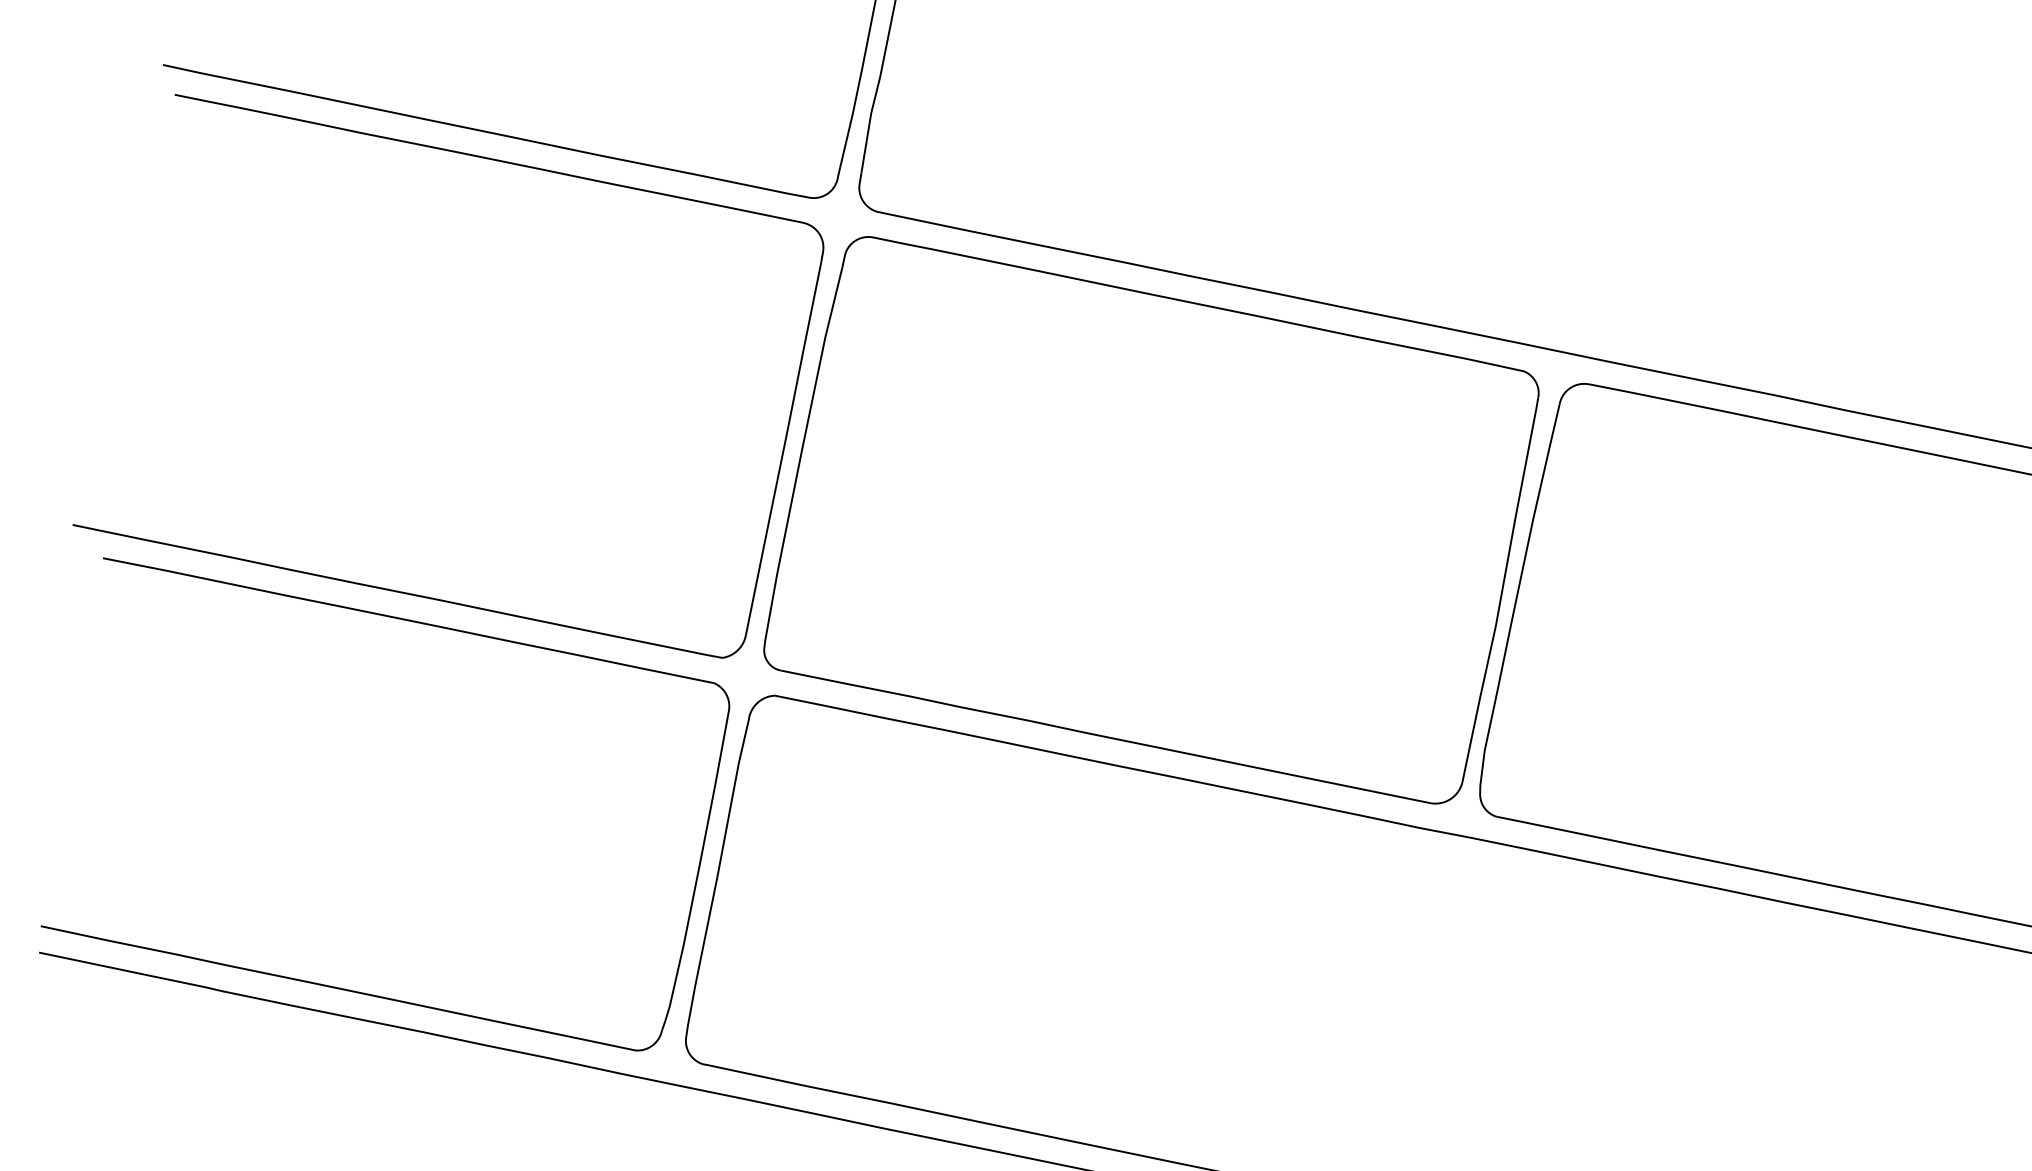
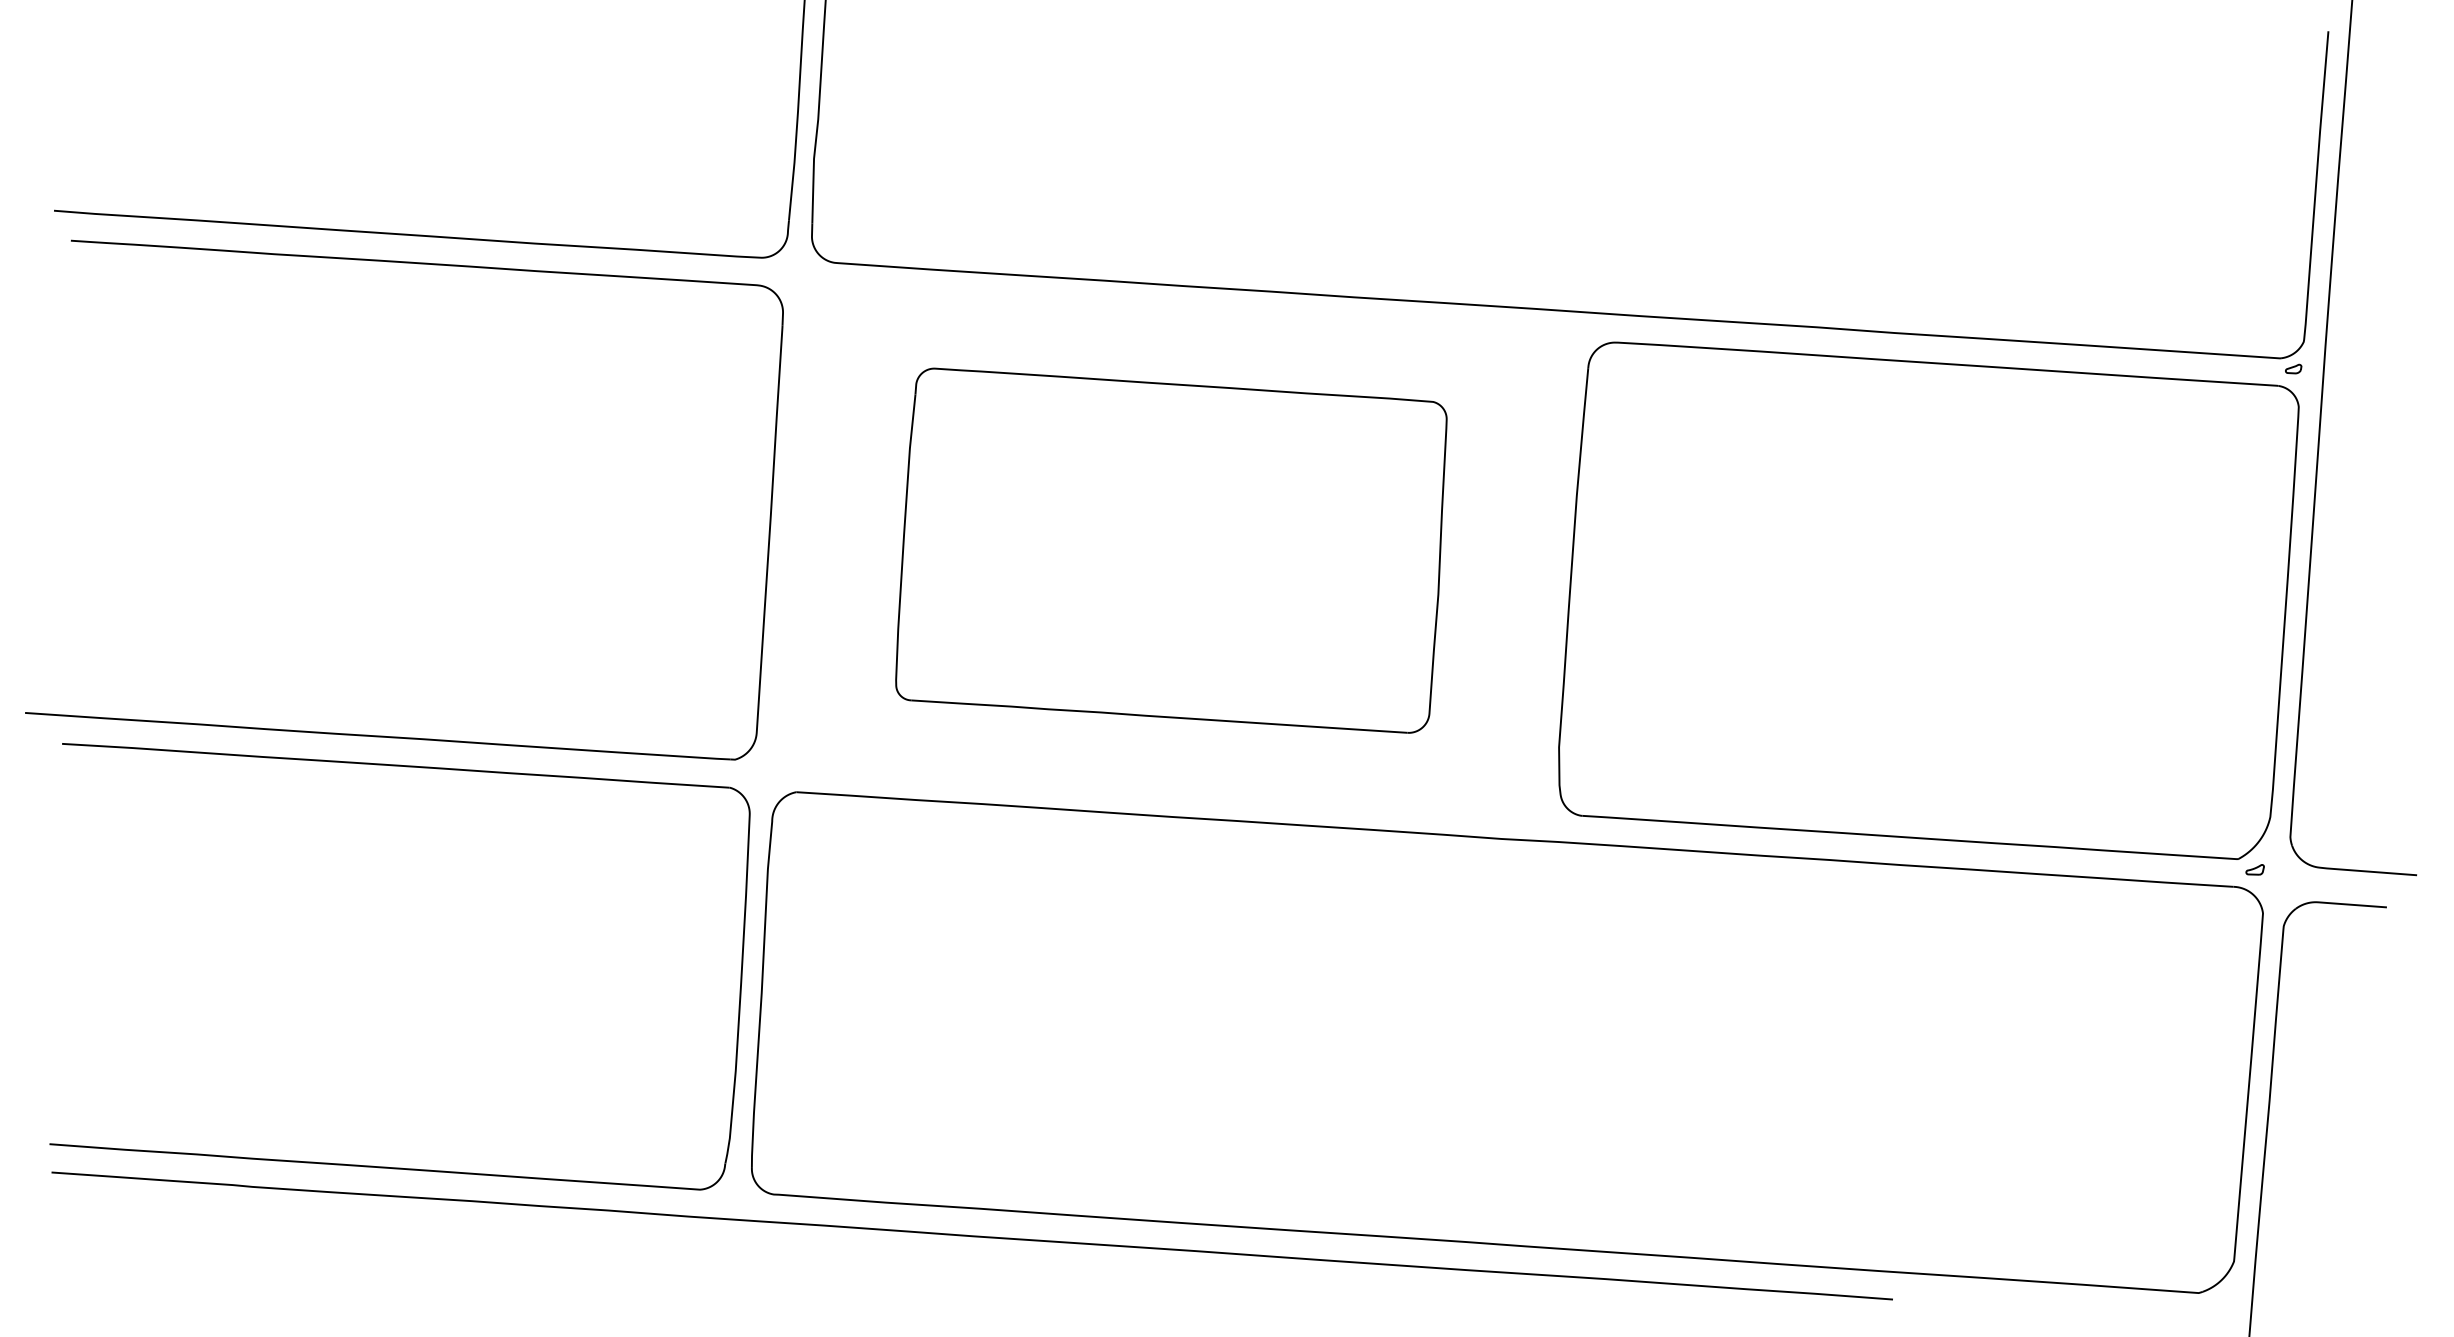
part: (1151, 519) -> (1171, 550), size x0.7

